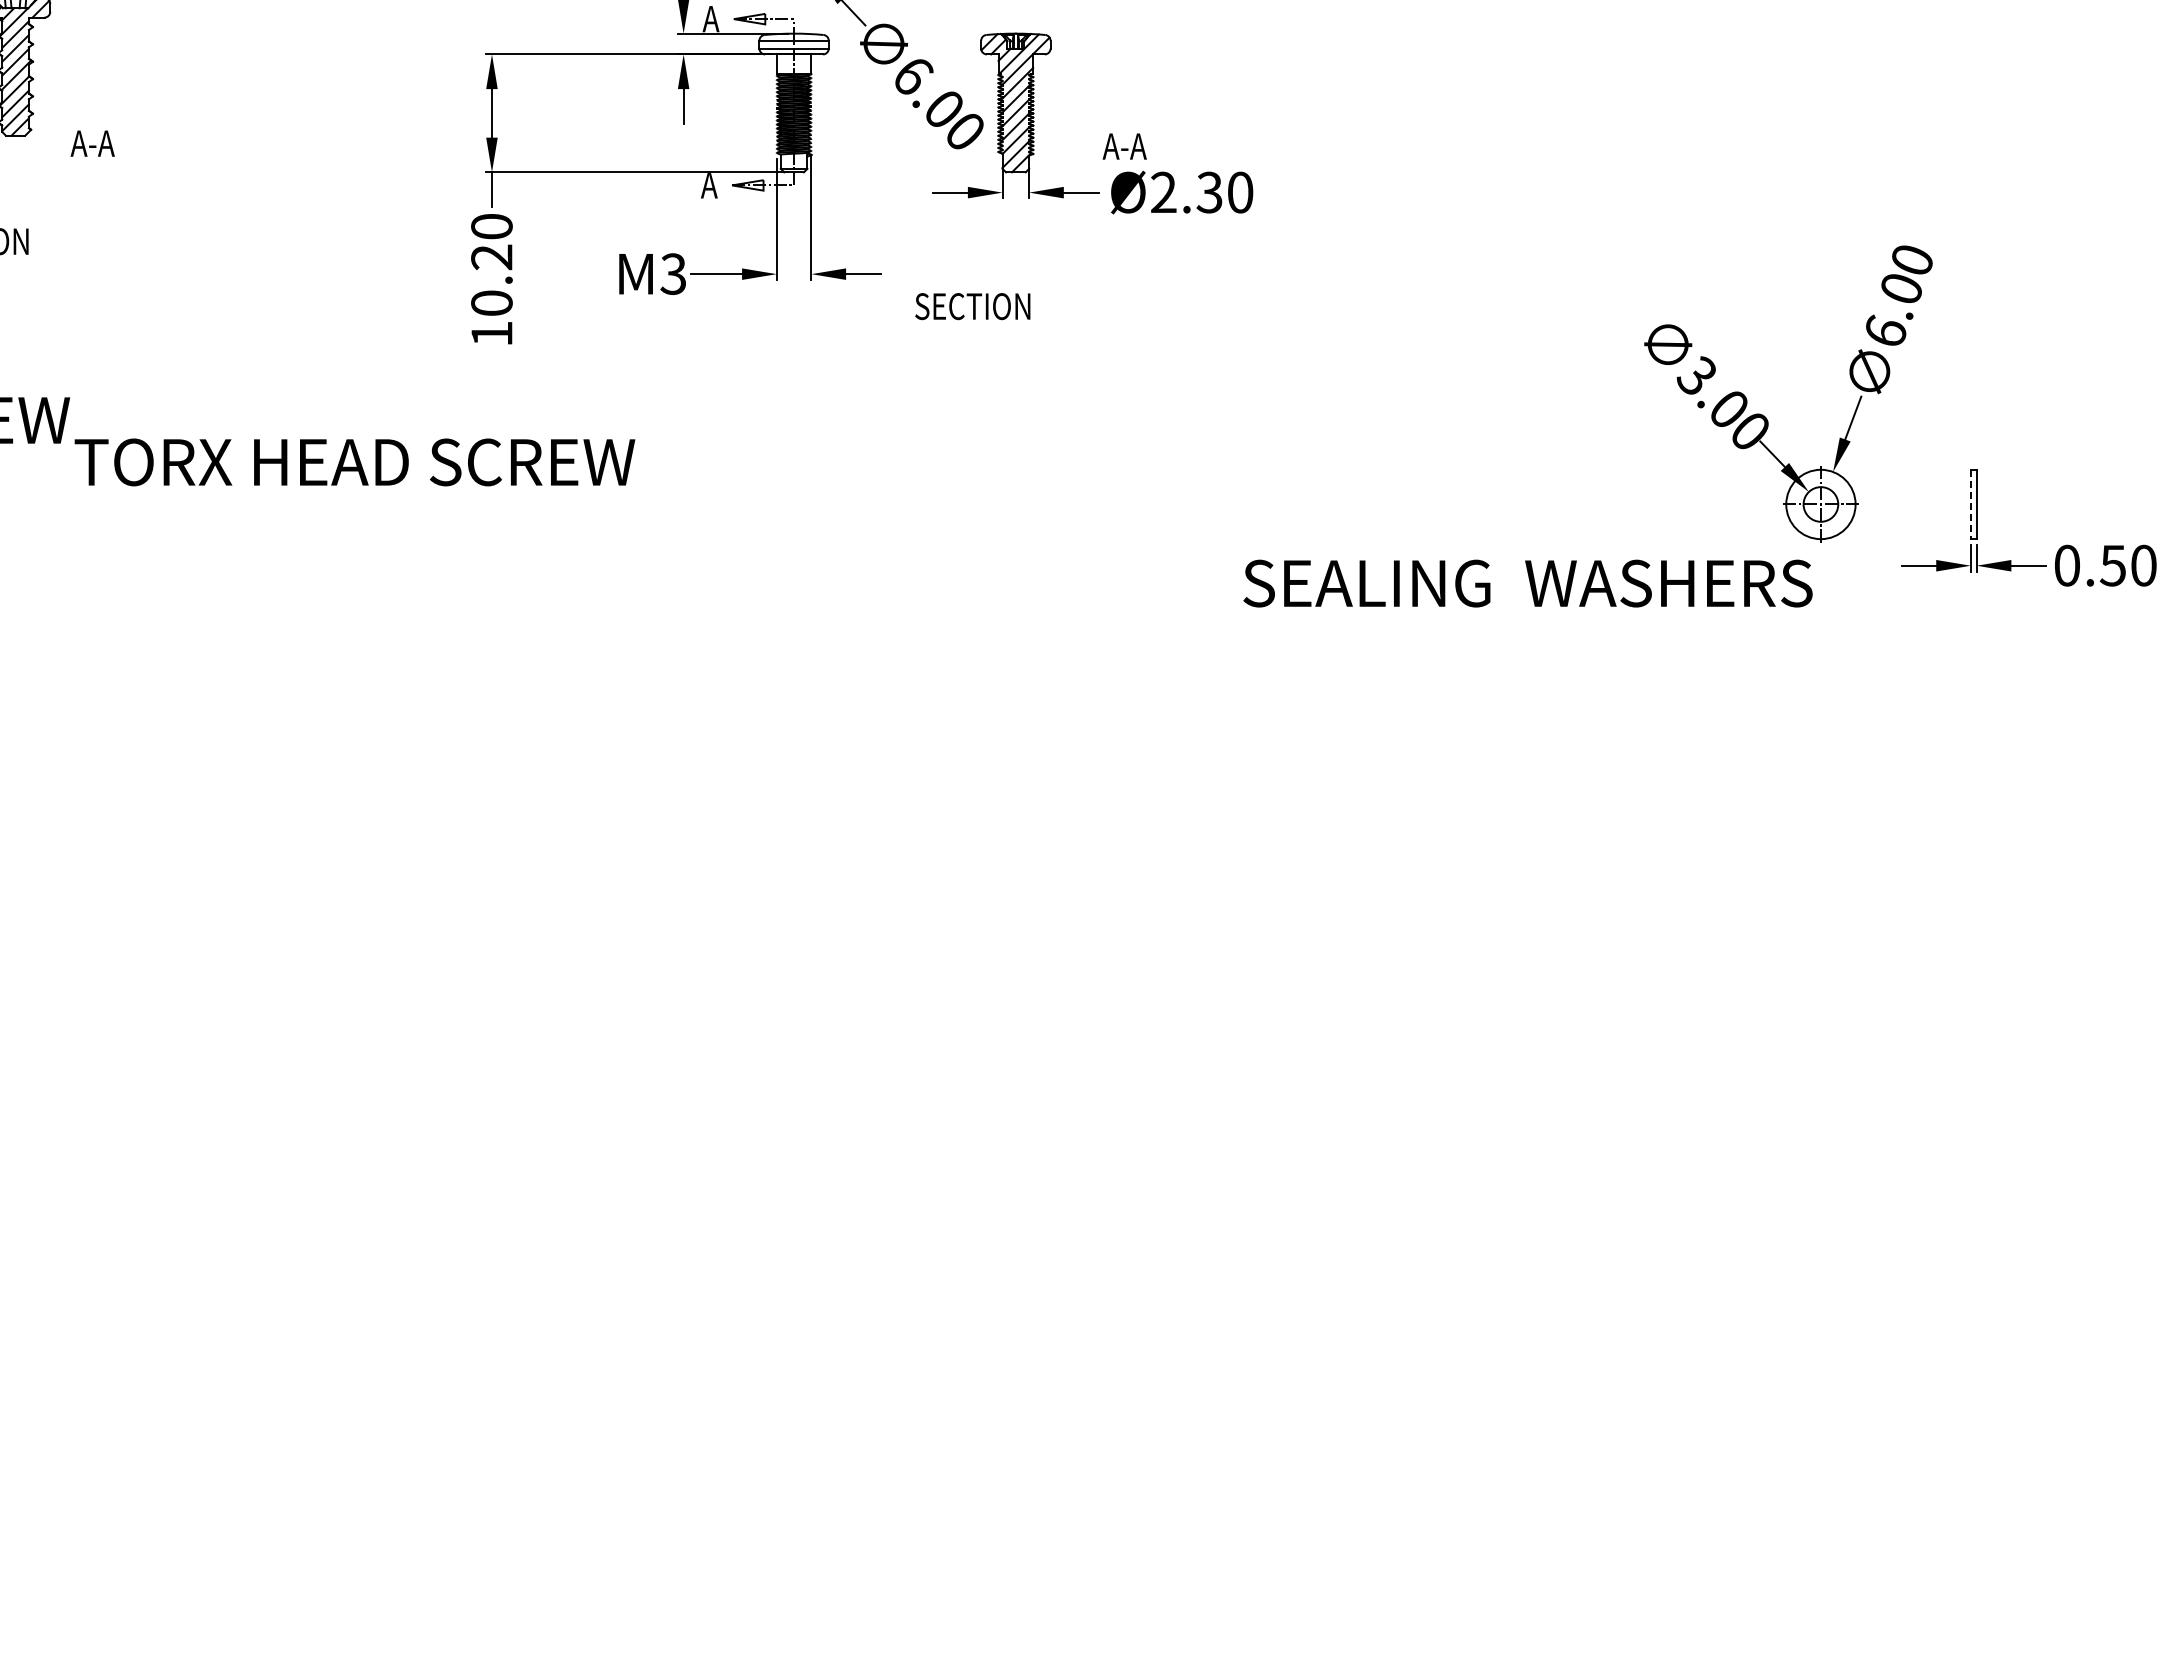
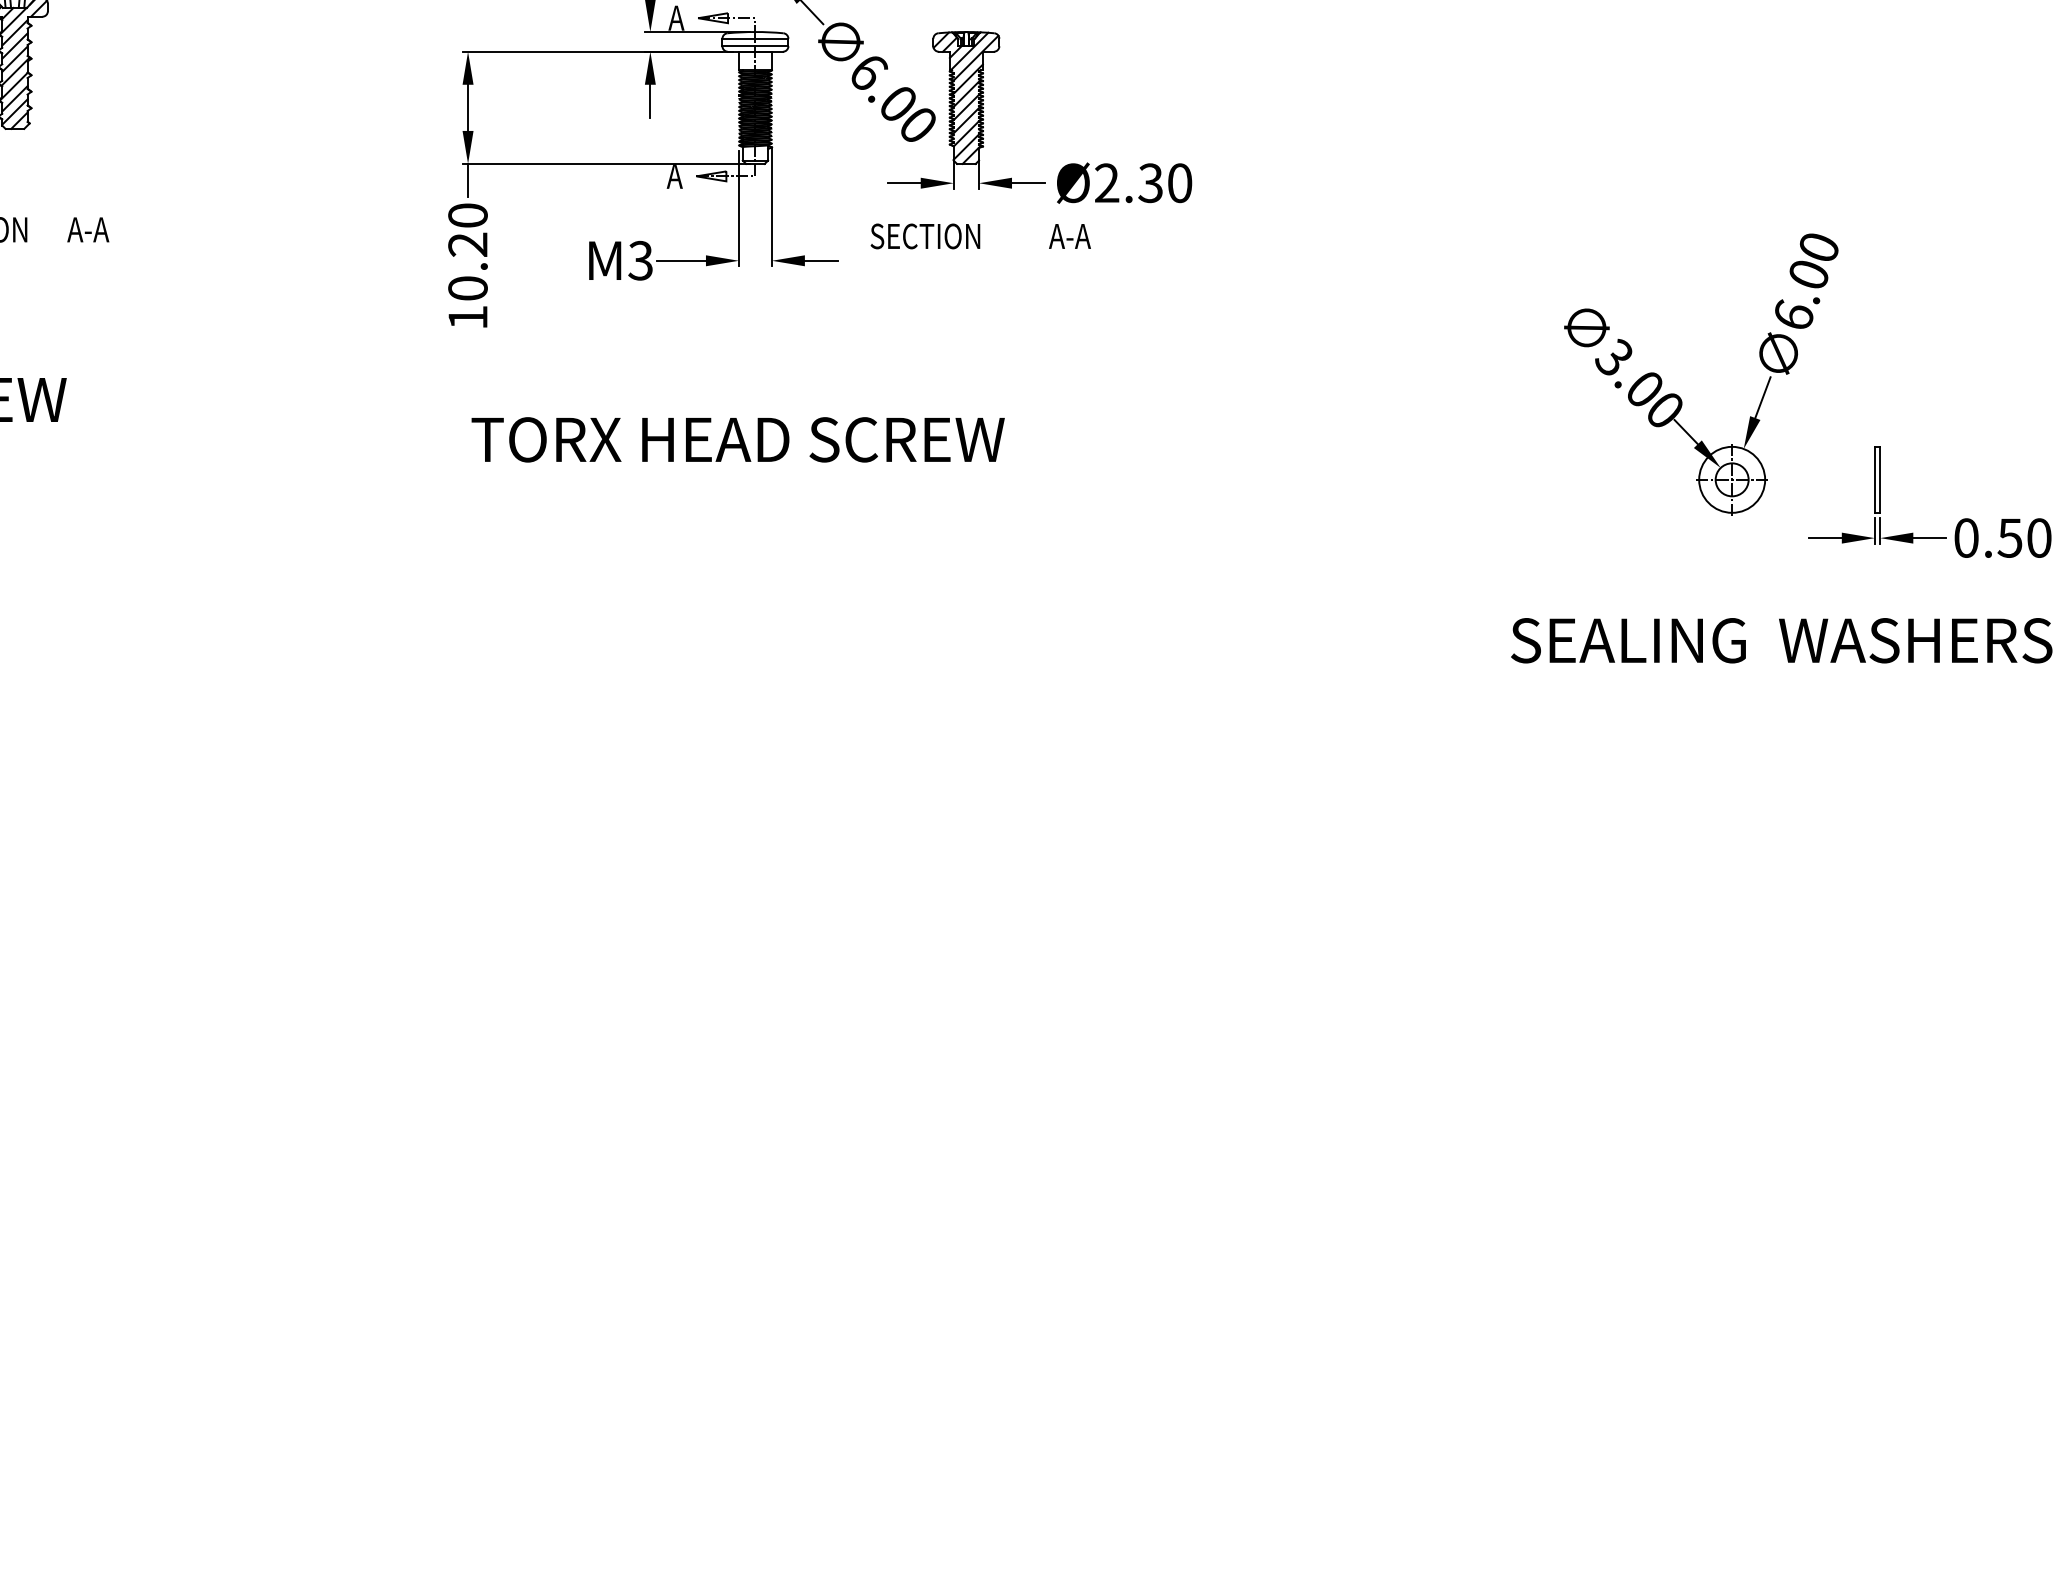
text: (92, 143) -> (88, 229), moved
text: (1124, 146) -> (1069, 236), moved
text: (972, 306) -> (925, 236), moved
text: (354, 462) -> (737, 439), moved
line: (1970, 504) -> (1874, 479), dashed -> solid
text: (1527, 583) -> (1781, 640), moved

